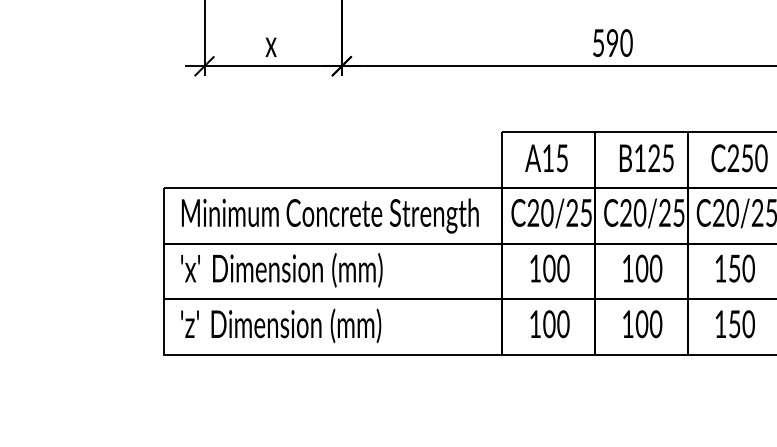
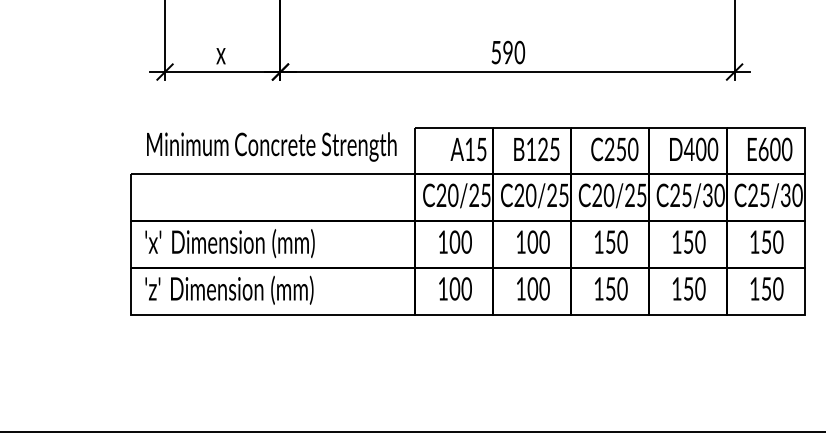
text: (546, 158) -> (468, 149), moved
text: (329, 215) -> (271, 146), moved

